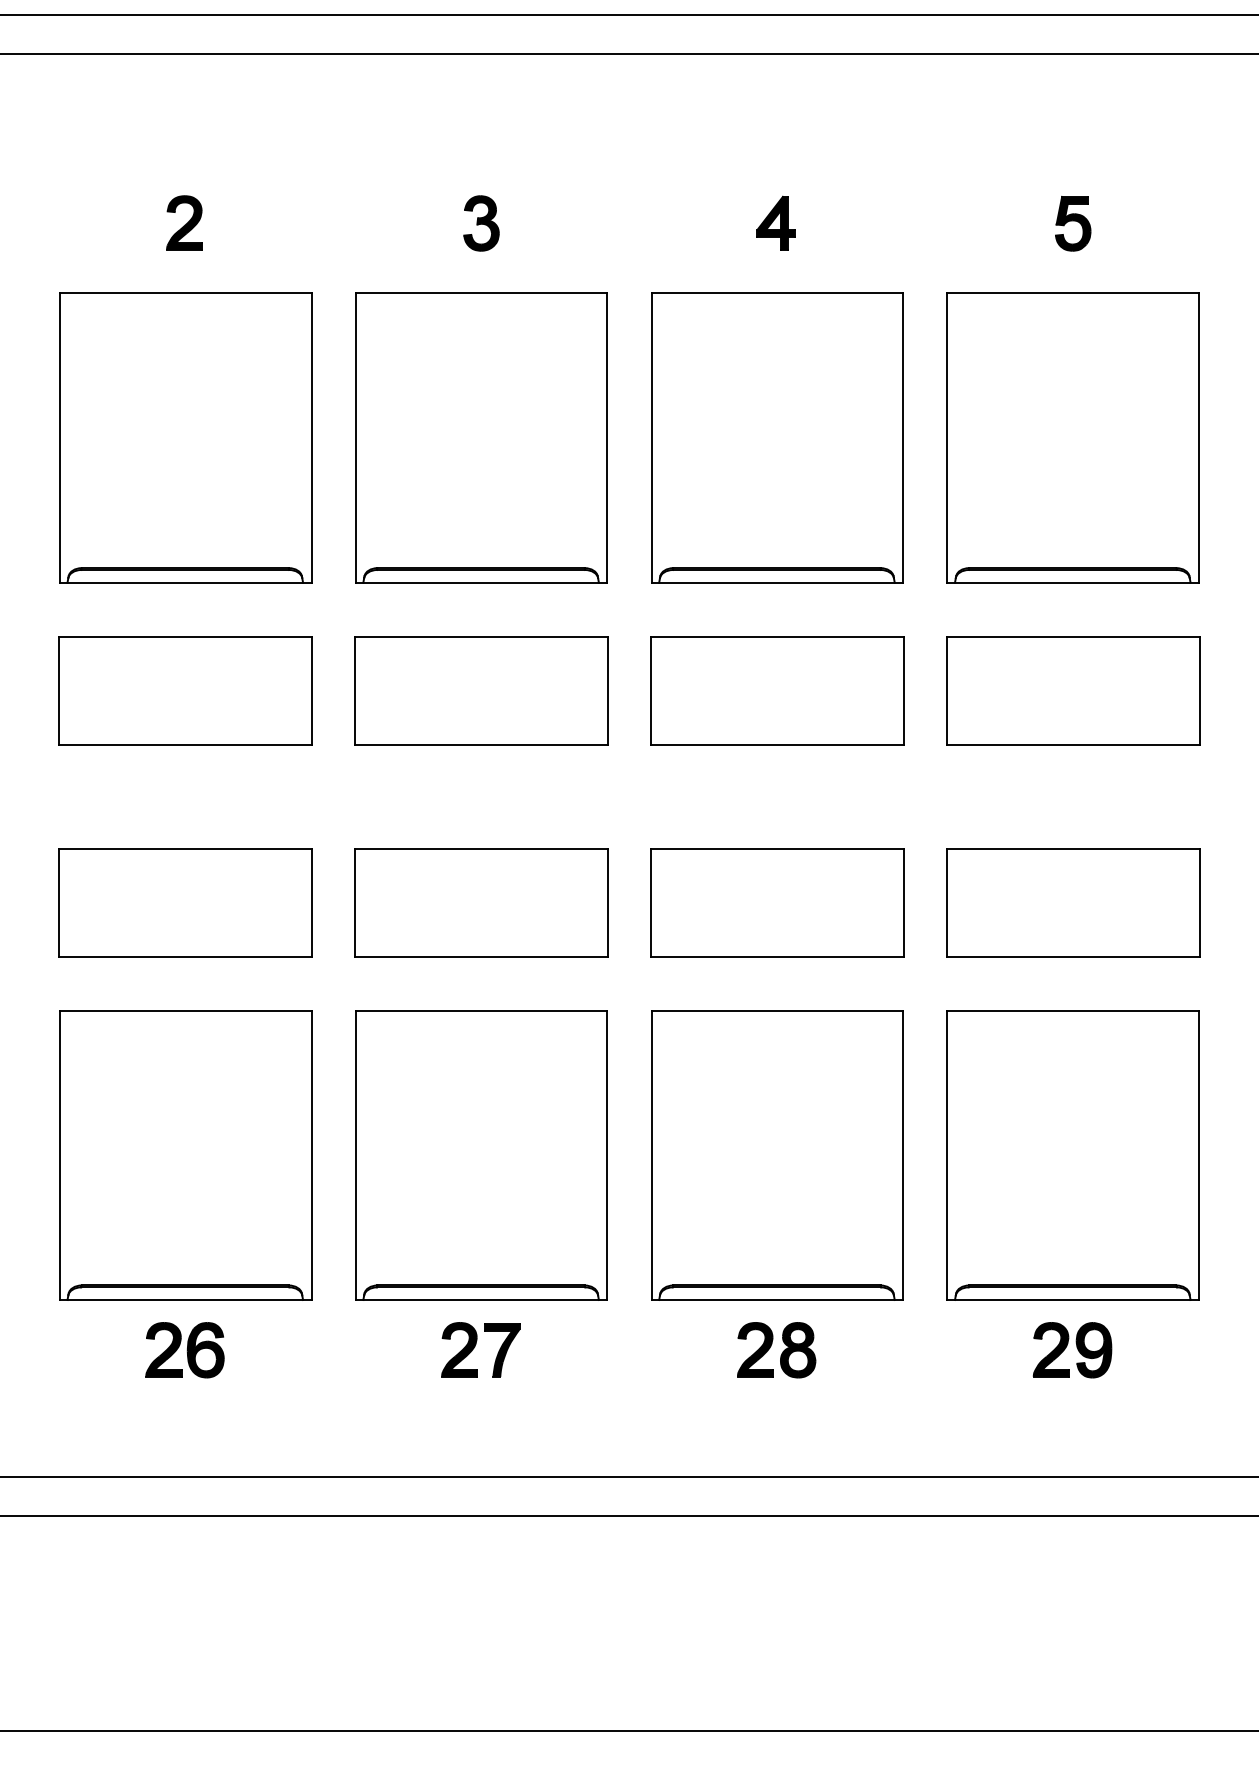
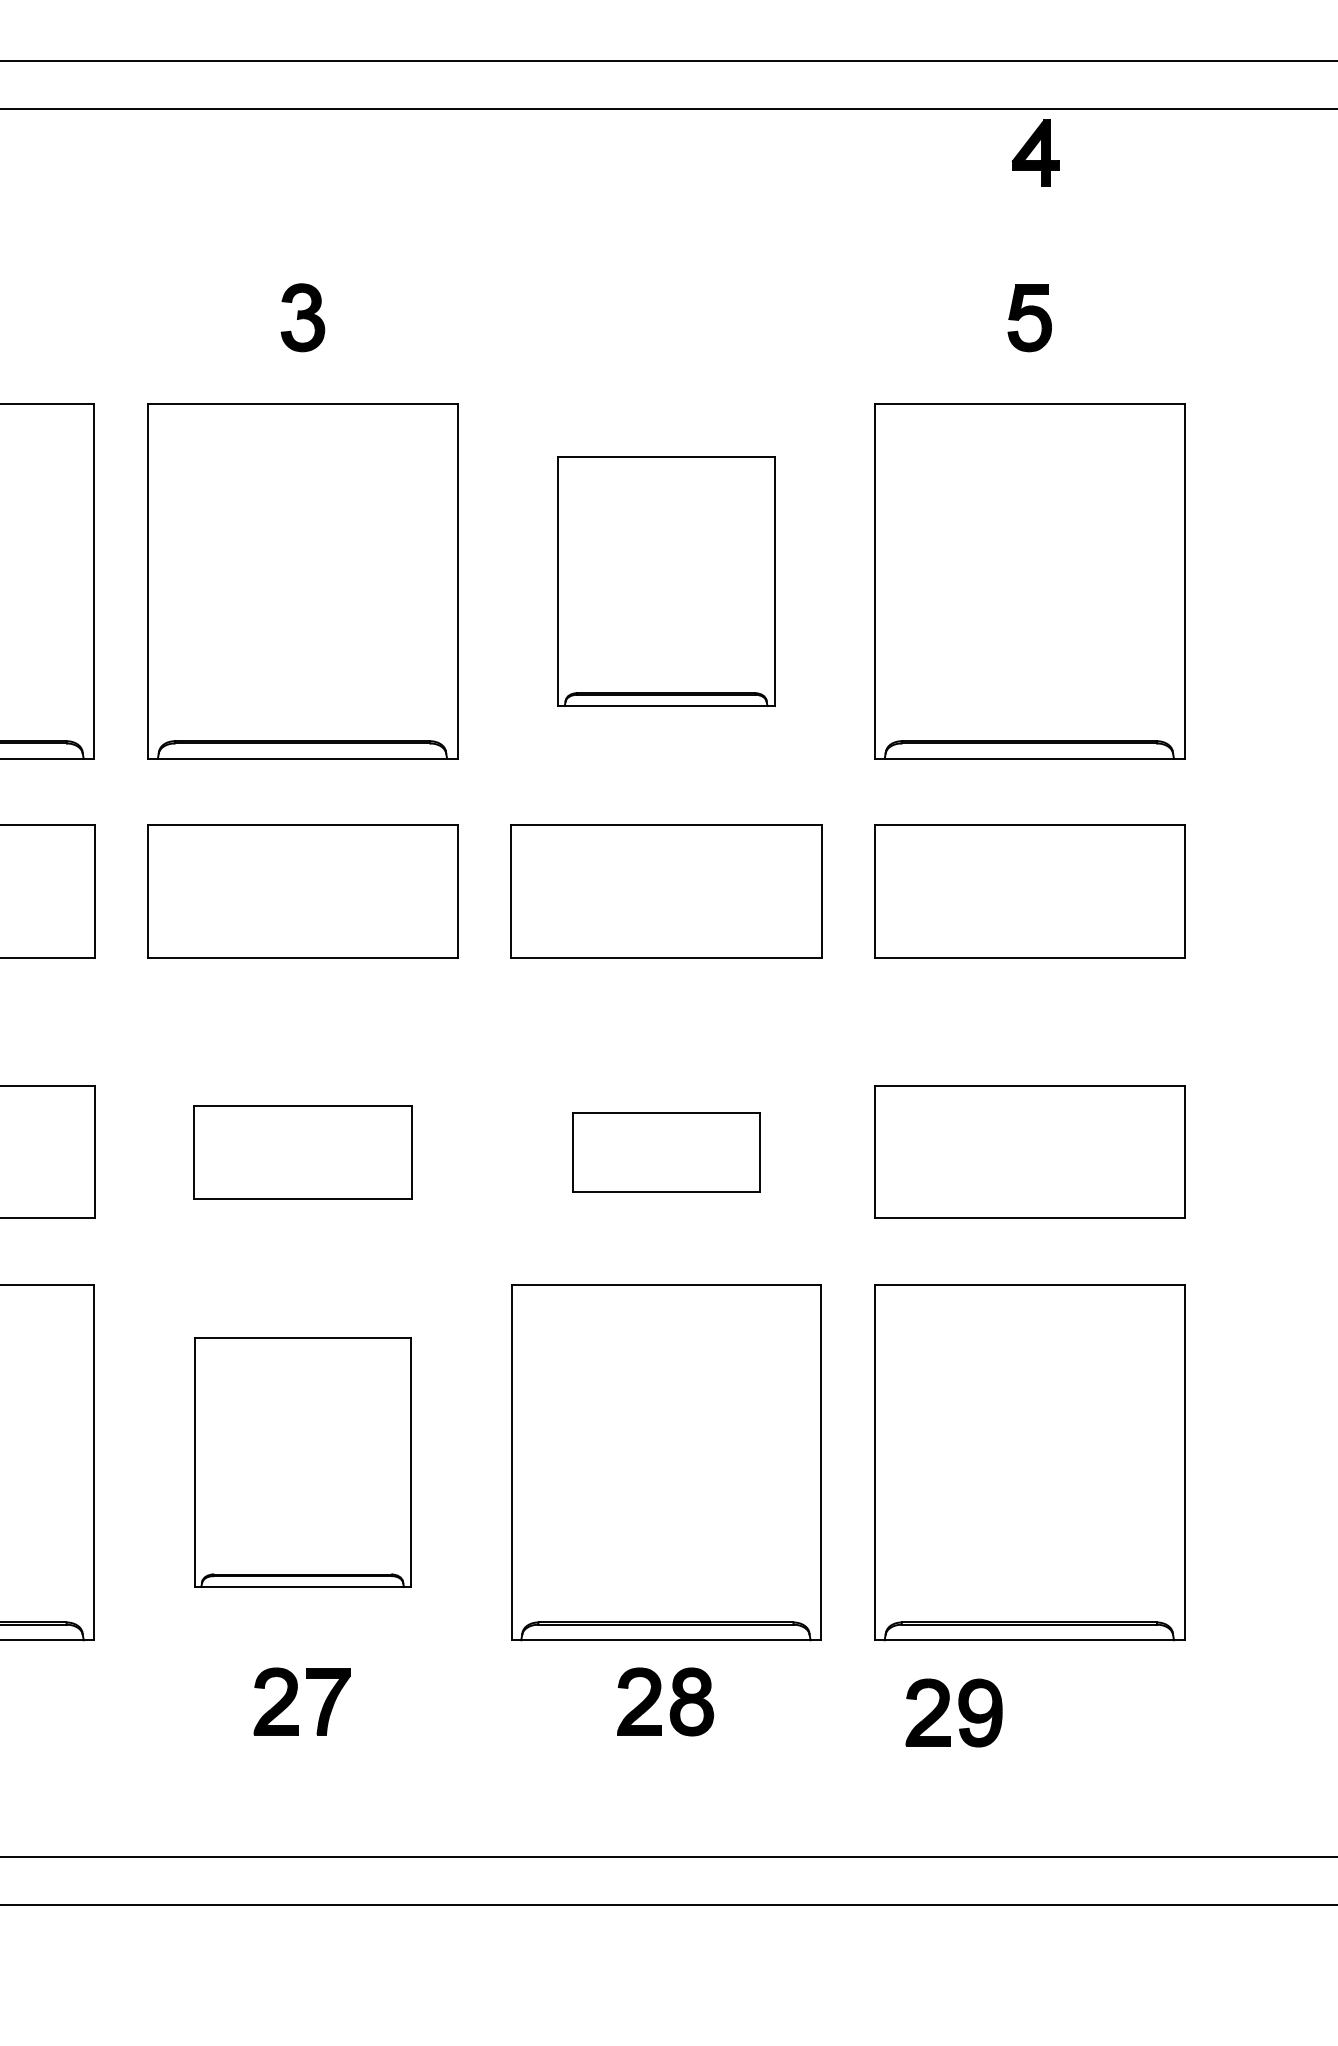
part: (775, 222) -> (1035, 151), moved
part: (777, 437) -> (666, 580), size x0.7
part: (481, 902) -> (302, 1151), size x0.7
part: (777, 902) -> (666, 1151), size x0.6
part: (481, 1155) -> (302, 1462), size x0.7
part: (1072, 1350) -> (954, 1713), moved

